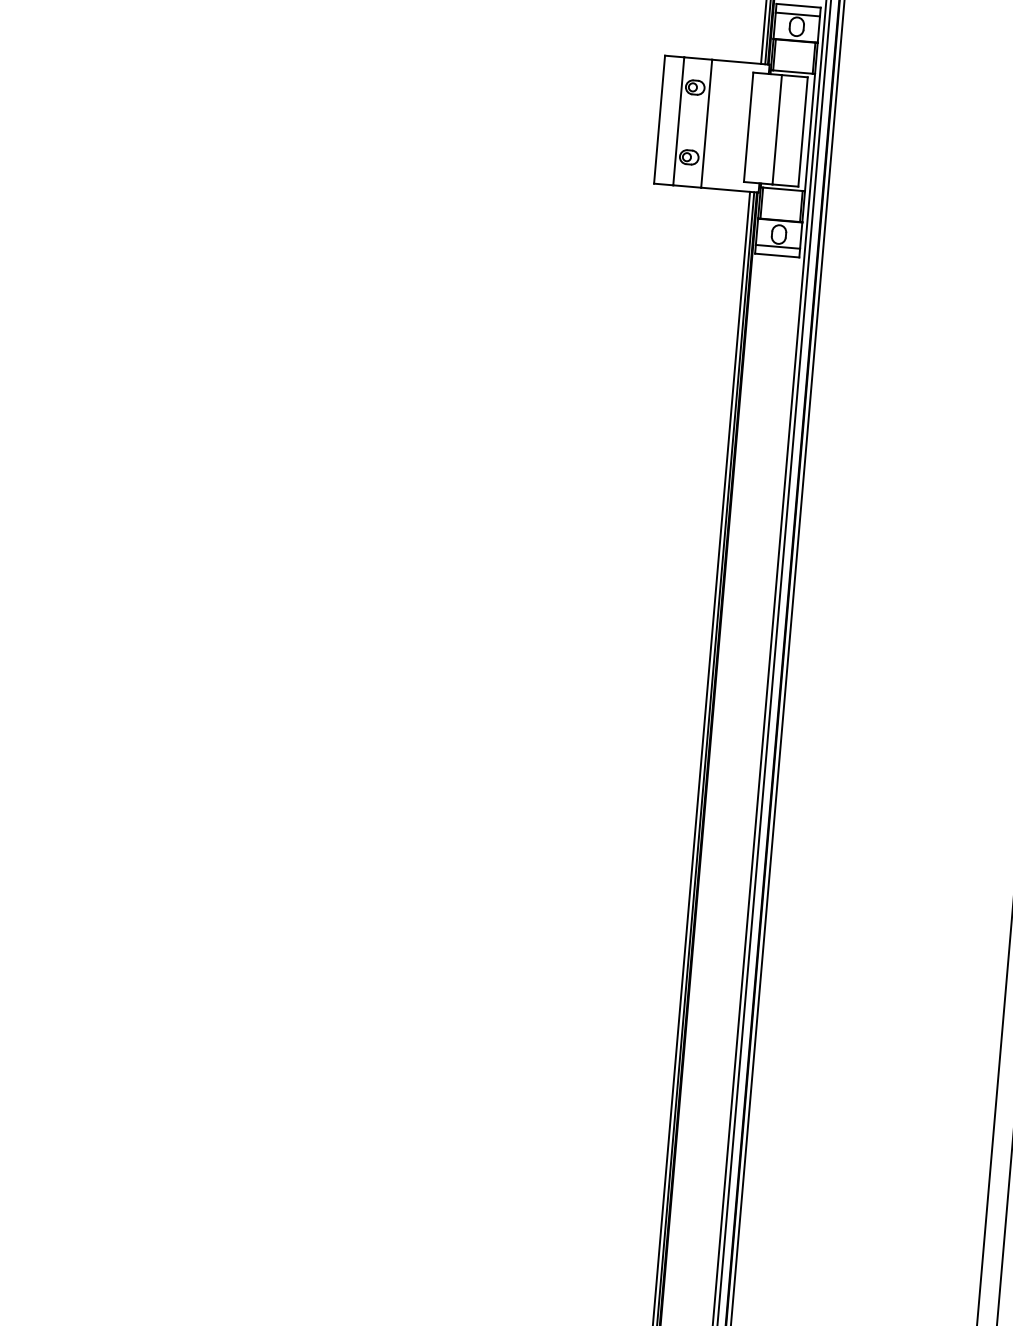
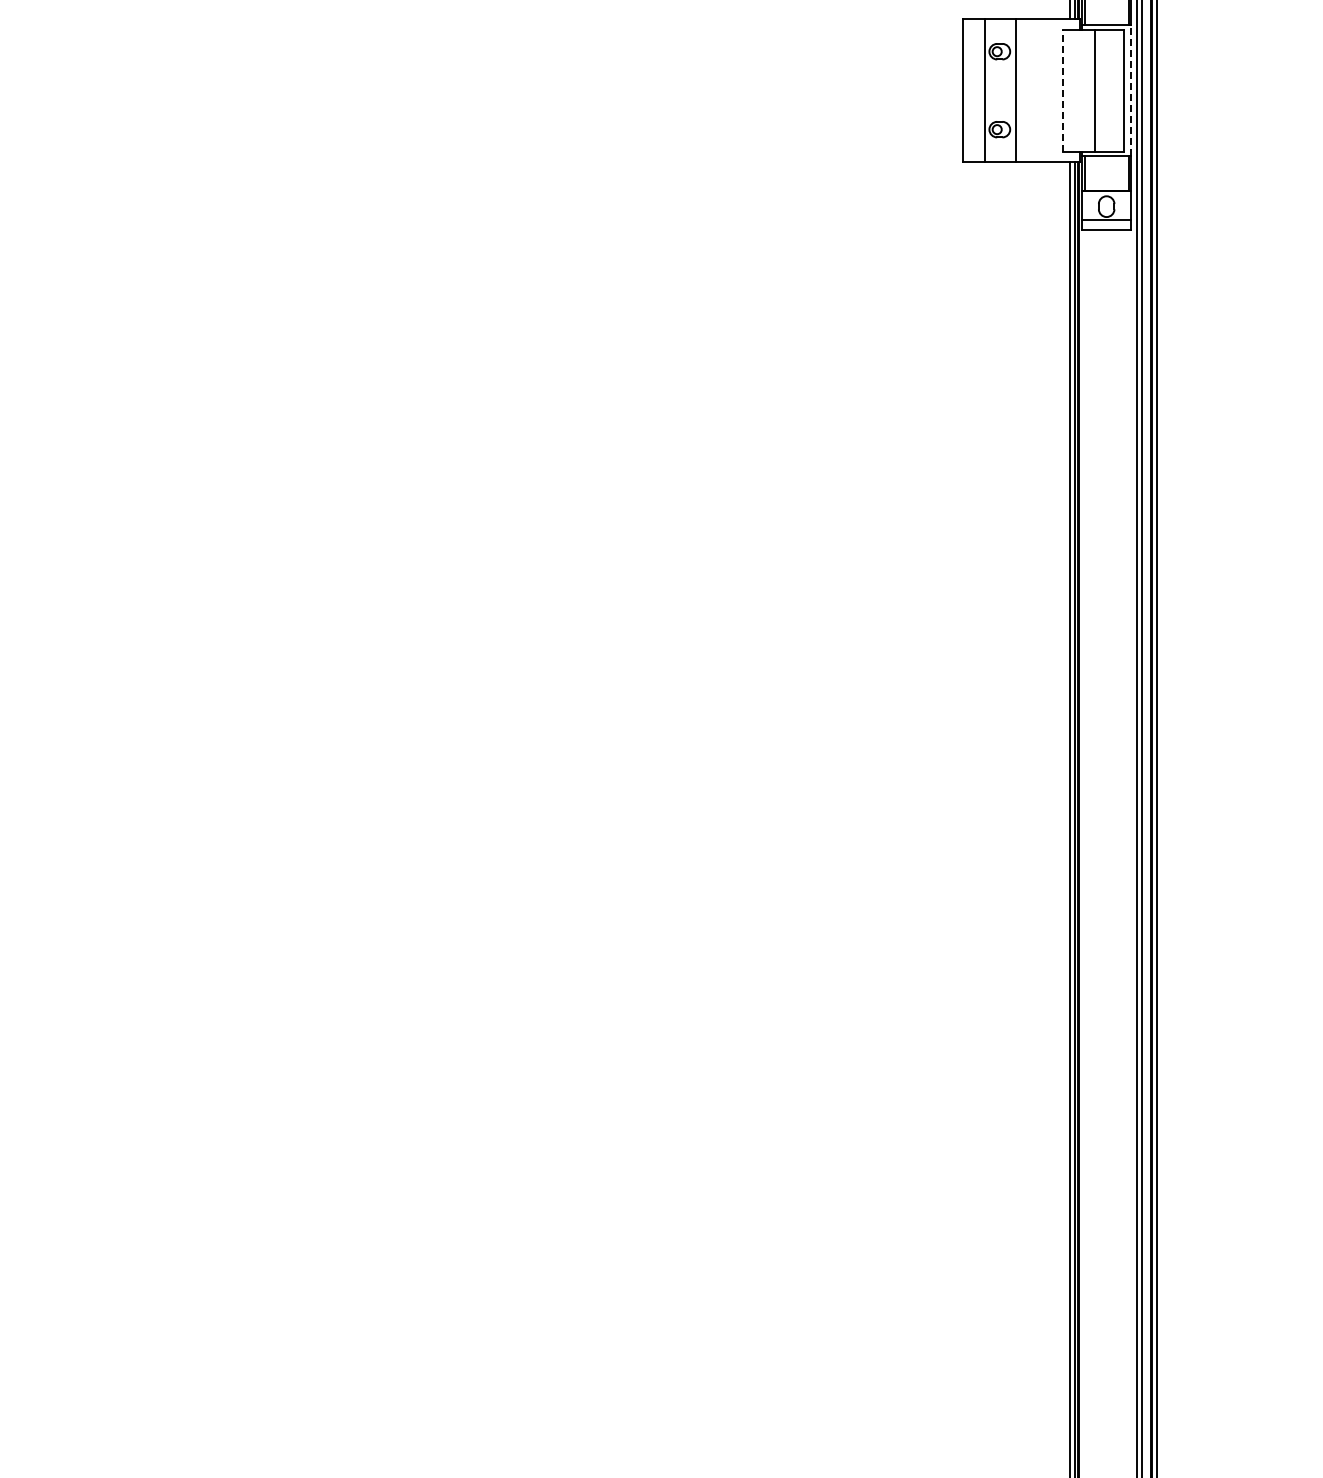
line: (748, 127) -> (1062, 90), solid -> dashed
line: (810, 132) -> (1131, 90), solid -> dashed

